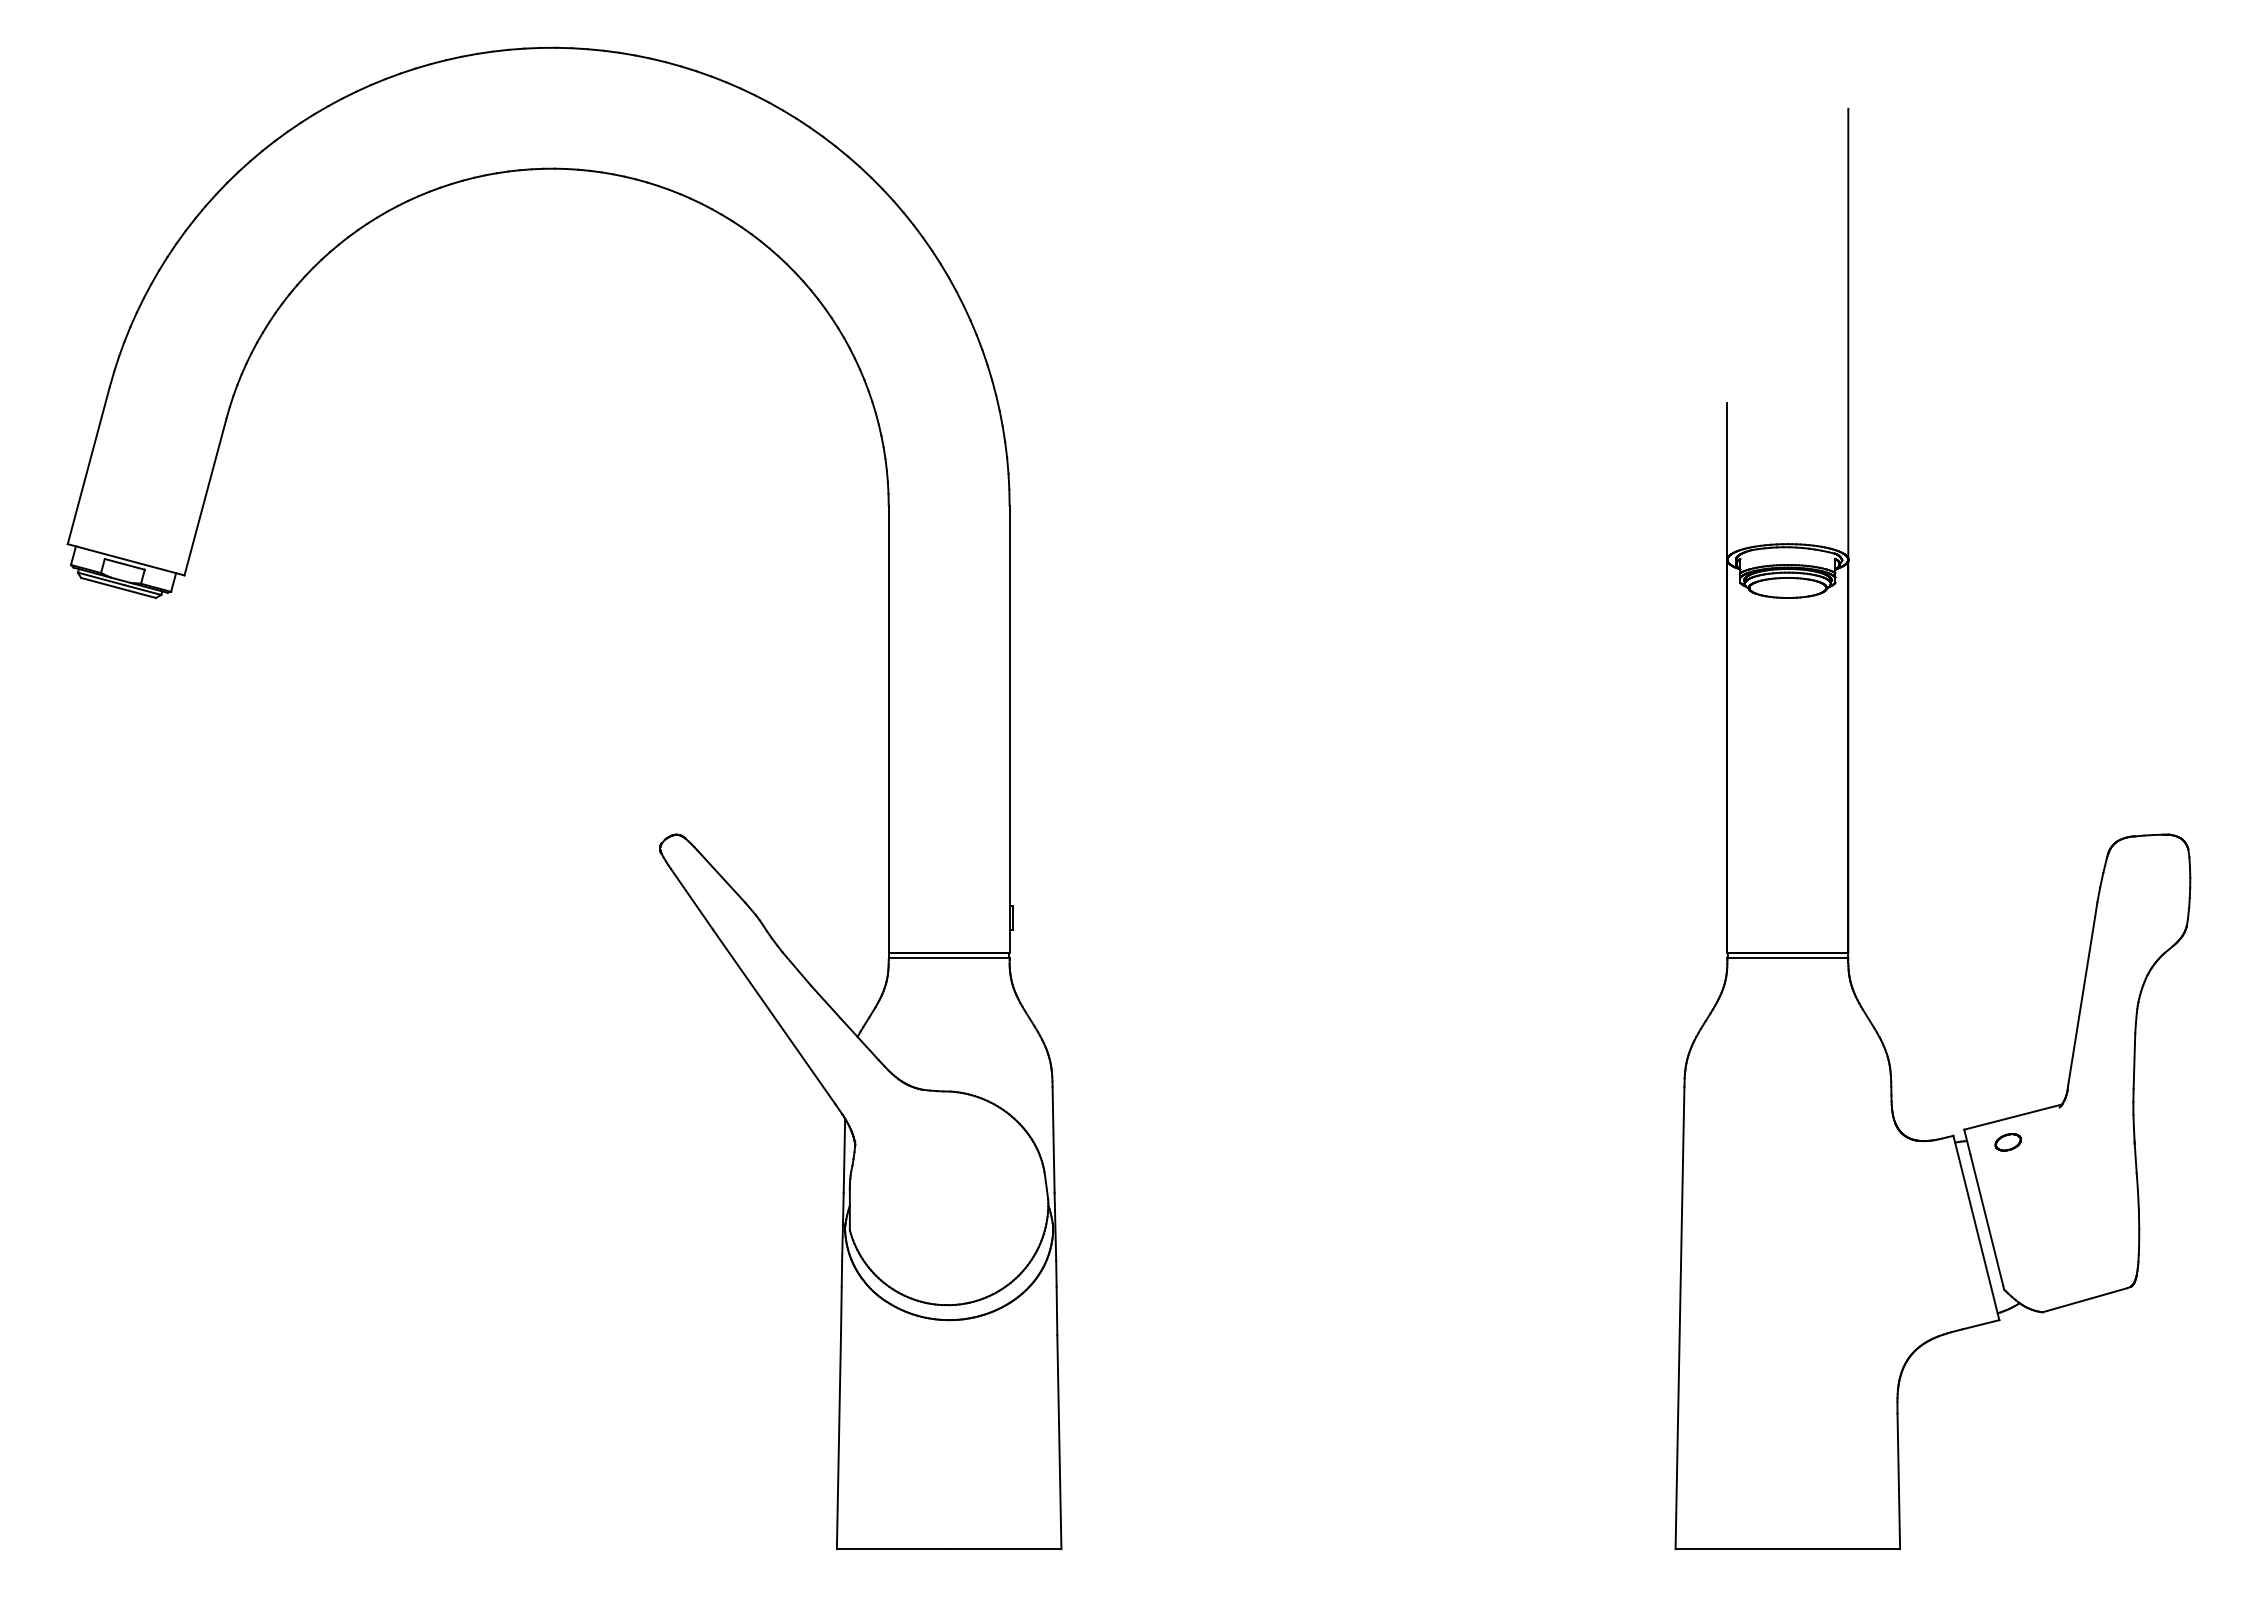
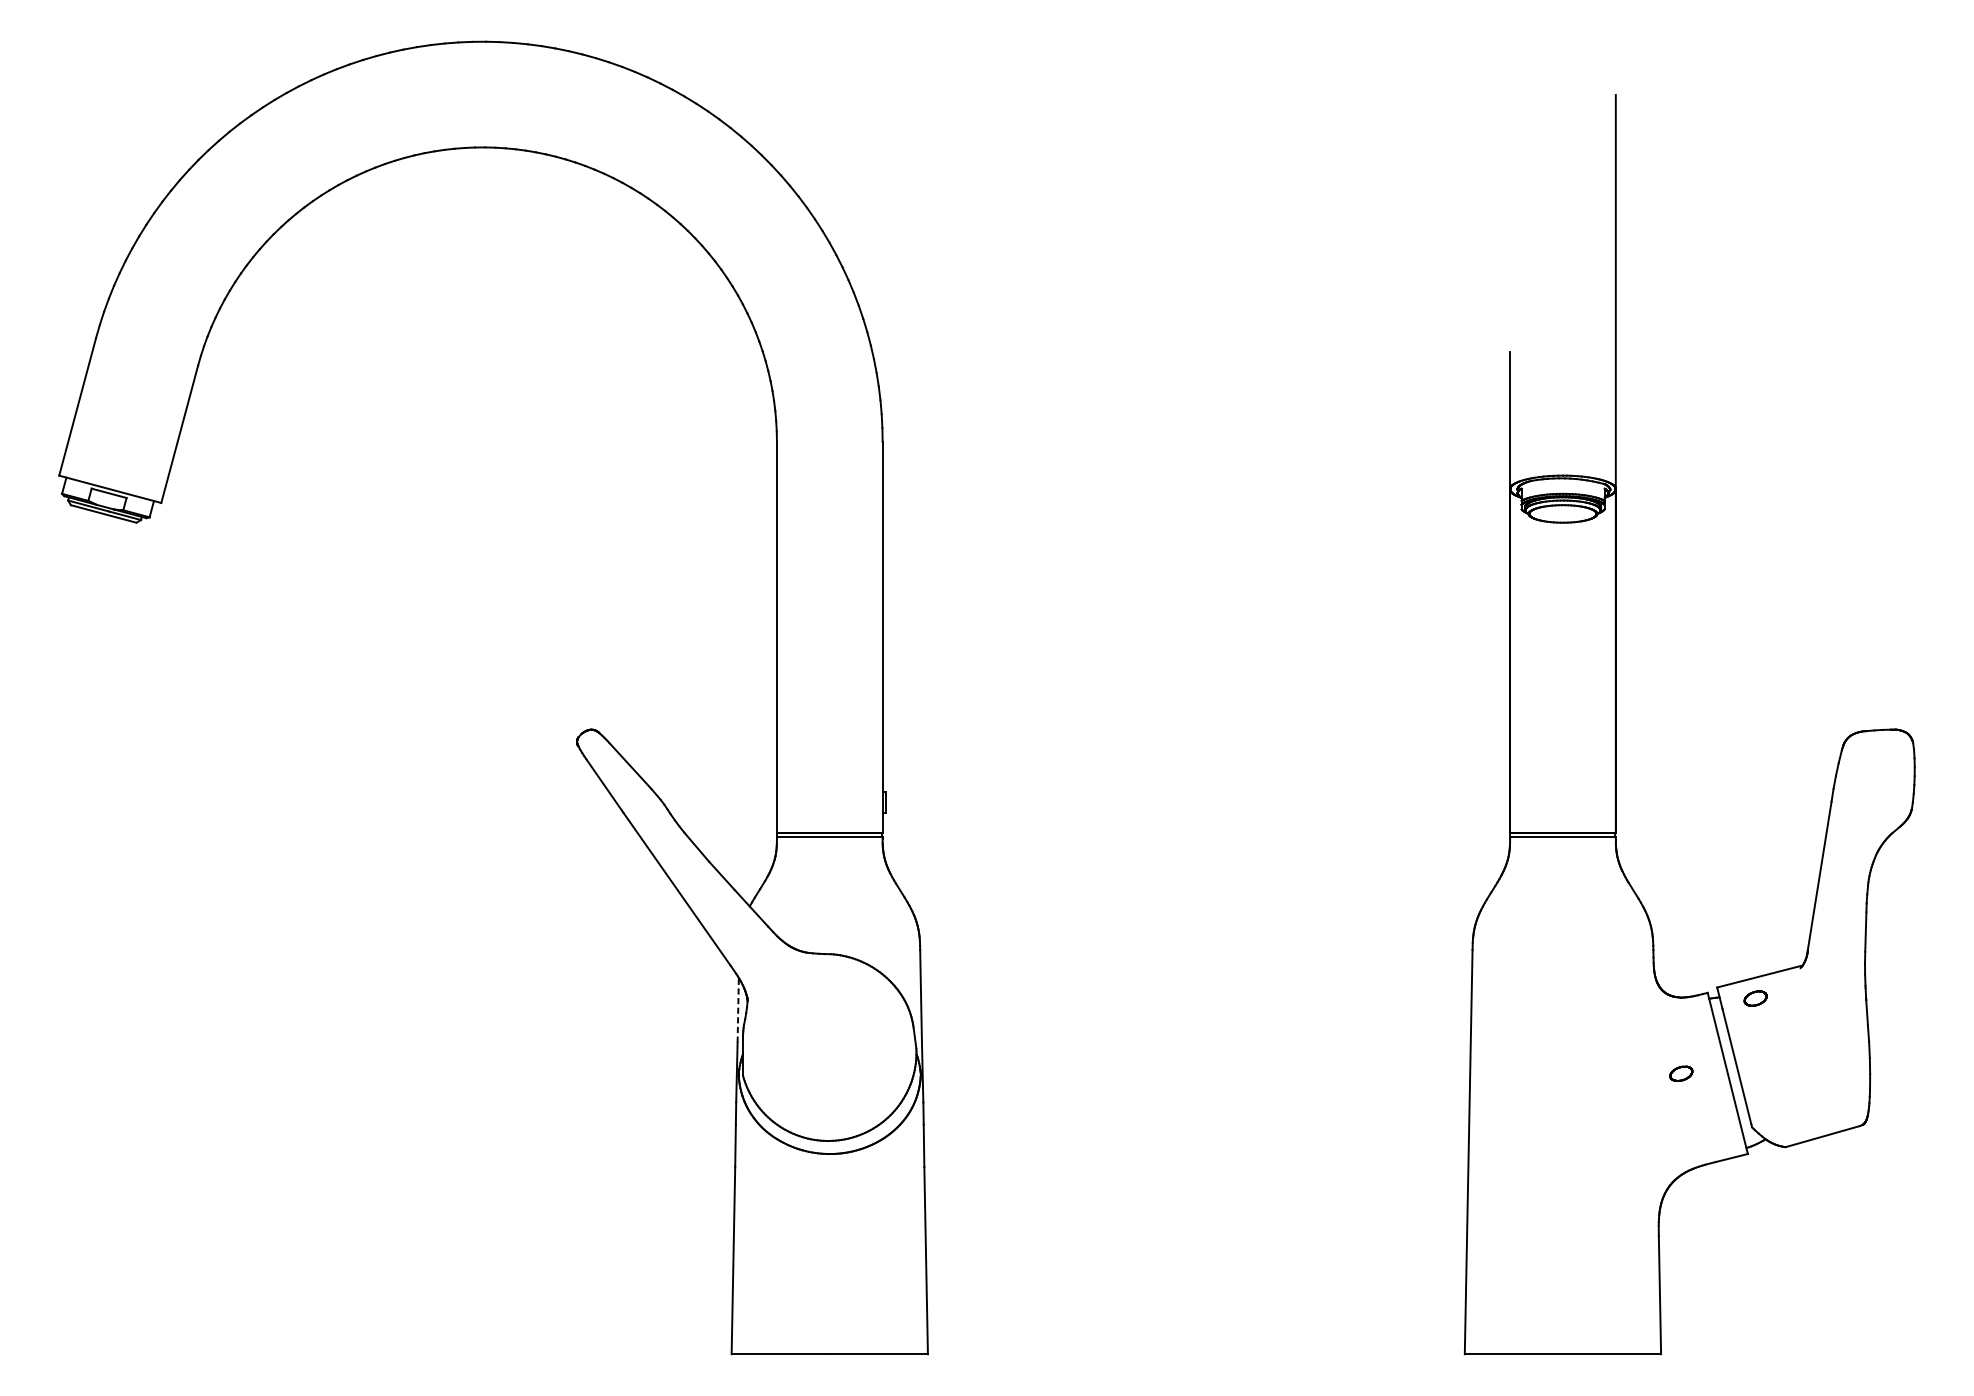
line: (844, 1155) -> (738, 1010), solid -> dashed
part: (1922, 1228) -> (1680, 1073), added

